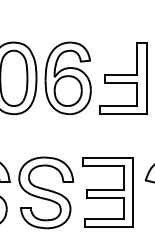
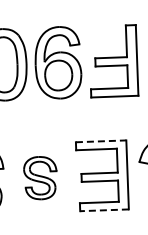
line: (108, 158) -> (101, 141), solid -> dashed
part: (46, 192) -> (40, 177), size x0.6
line: (108, 227) -> (103, 210), solid -> dashed

